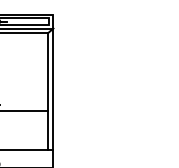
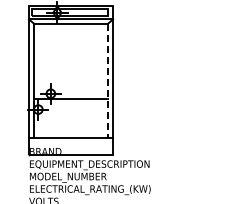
line: (47, 91) -> (107, 80), solid -> dashed

